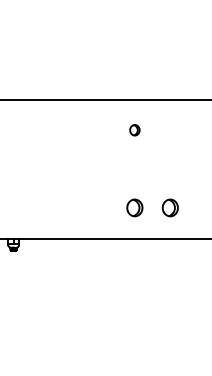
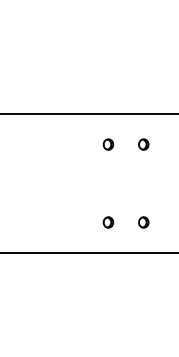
part: (169, 130) -> (143, 144), added
part: (134, 208) -> (108, 222), size x0.62
part: (169, 208) -> (143, 222), size x0.62

